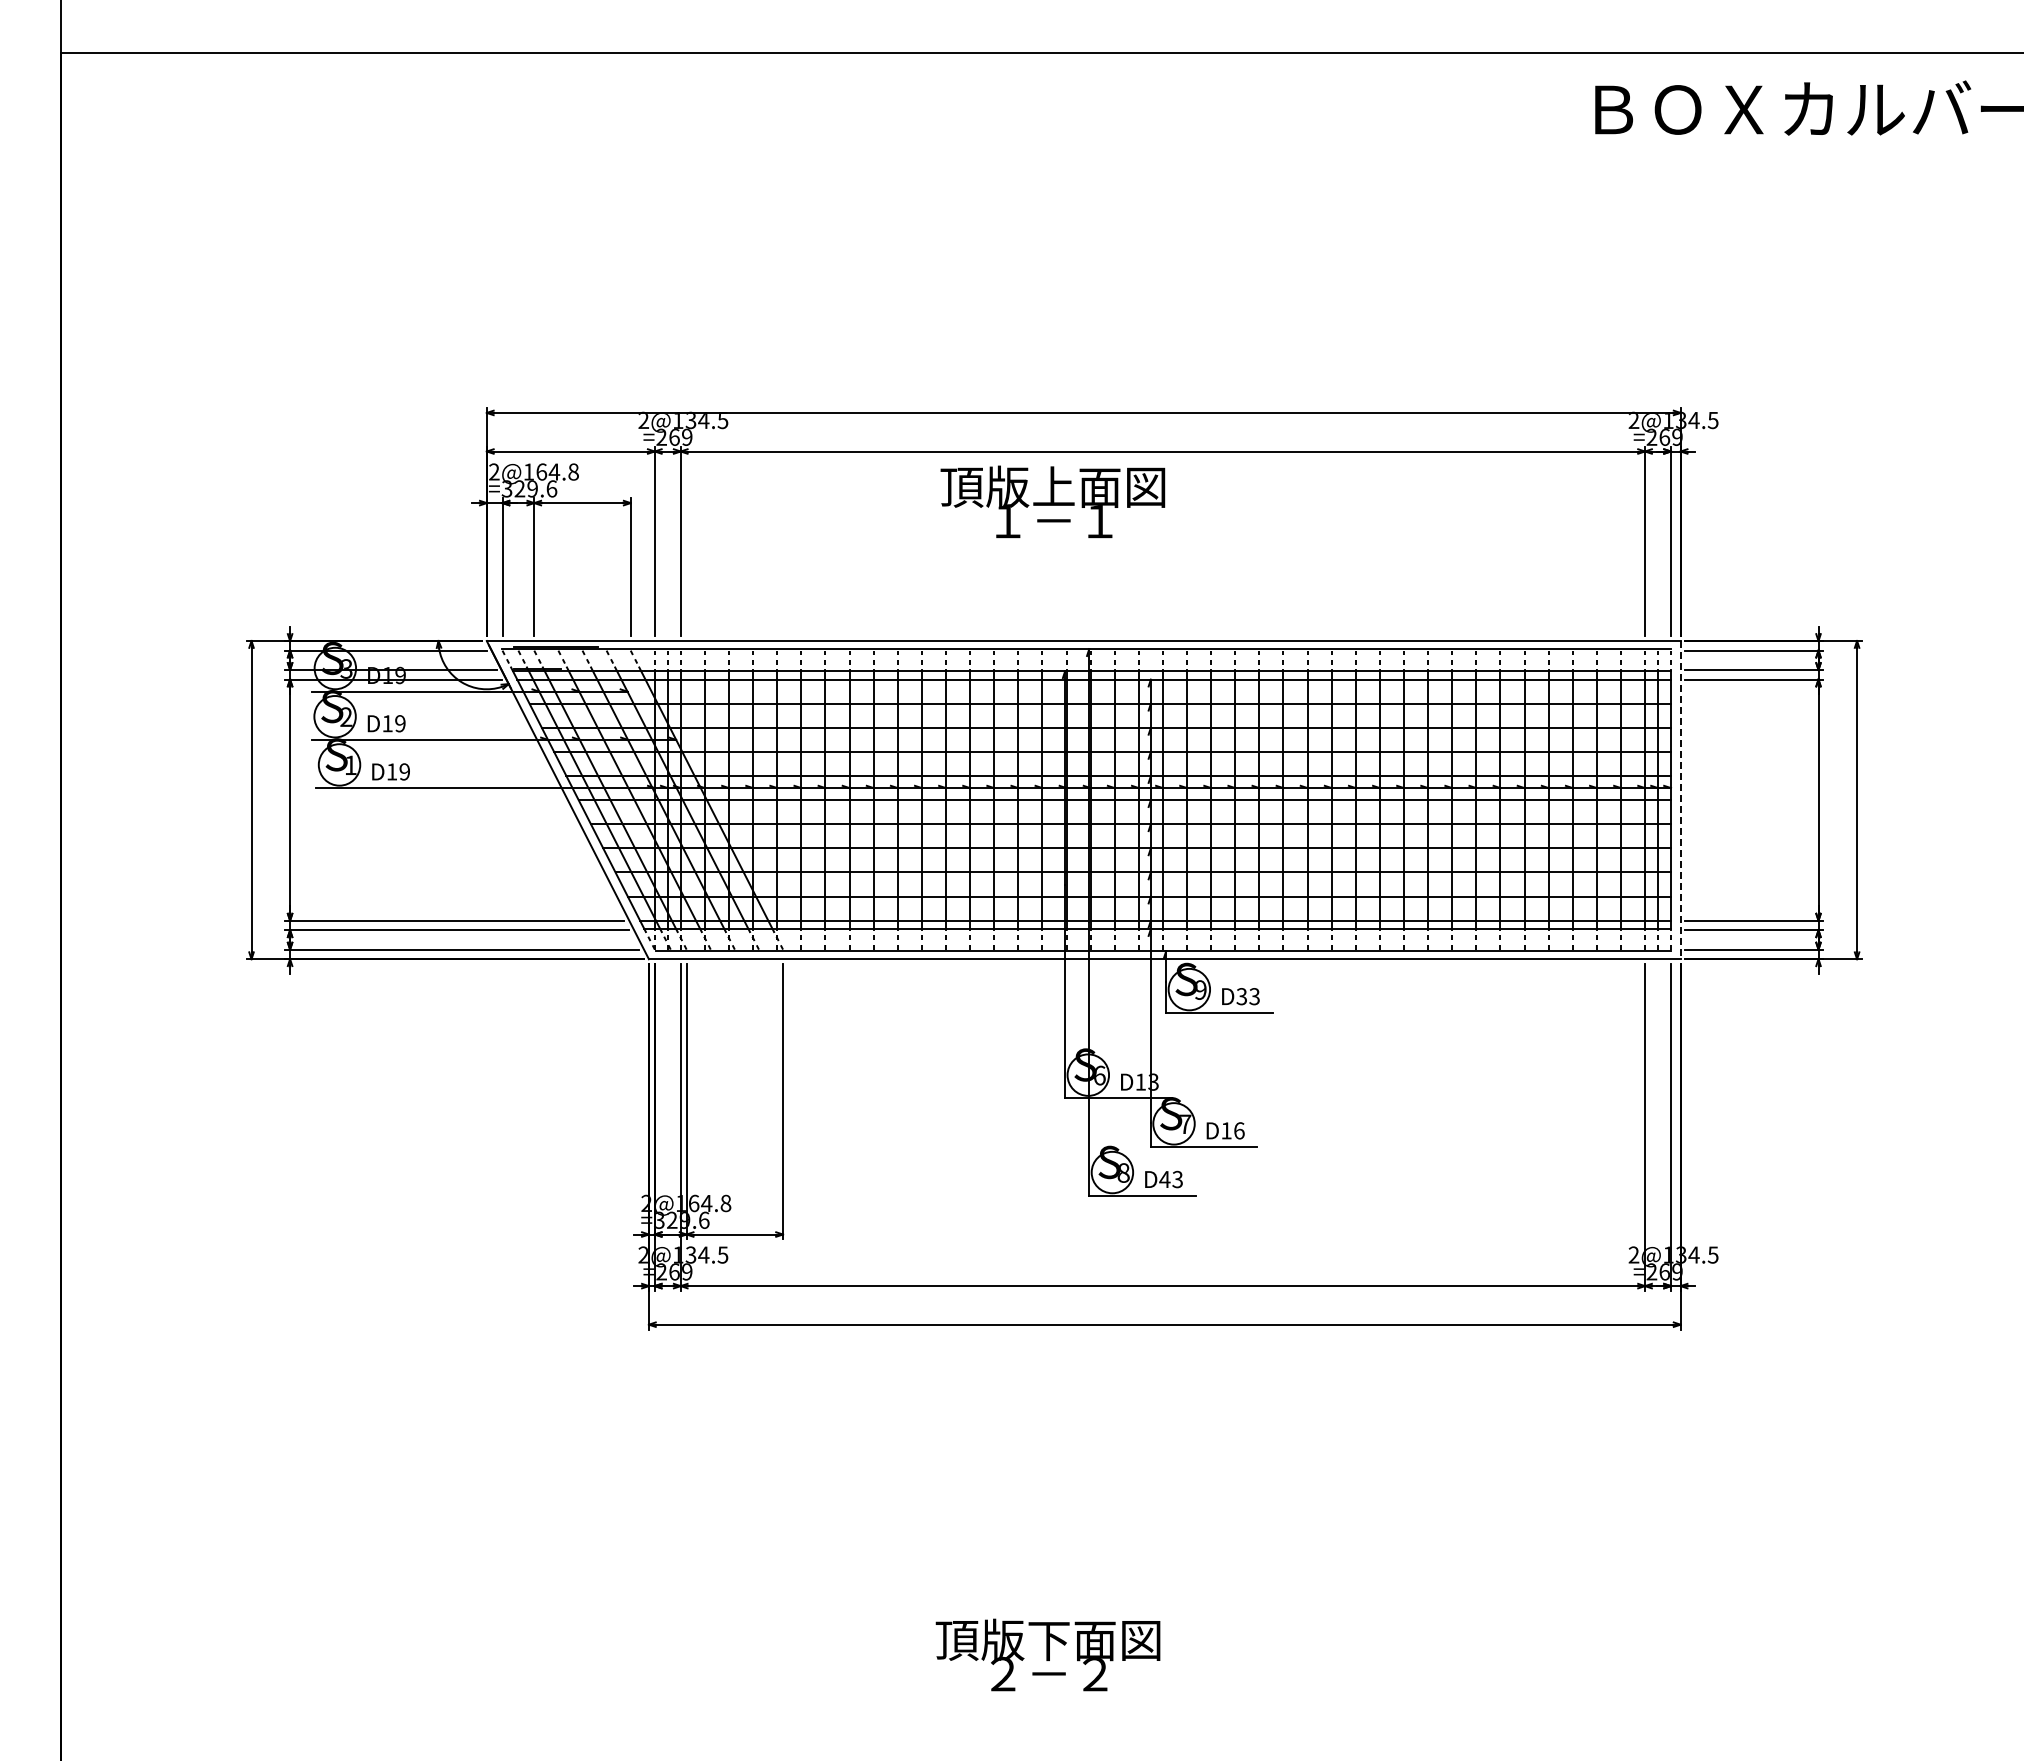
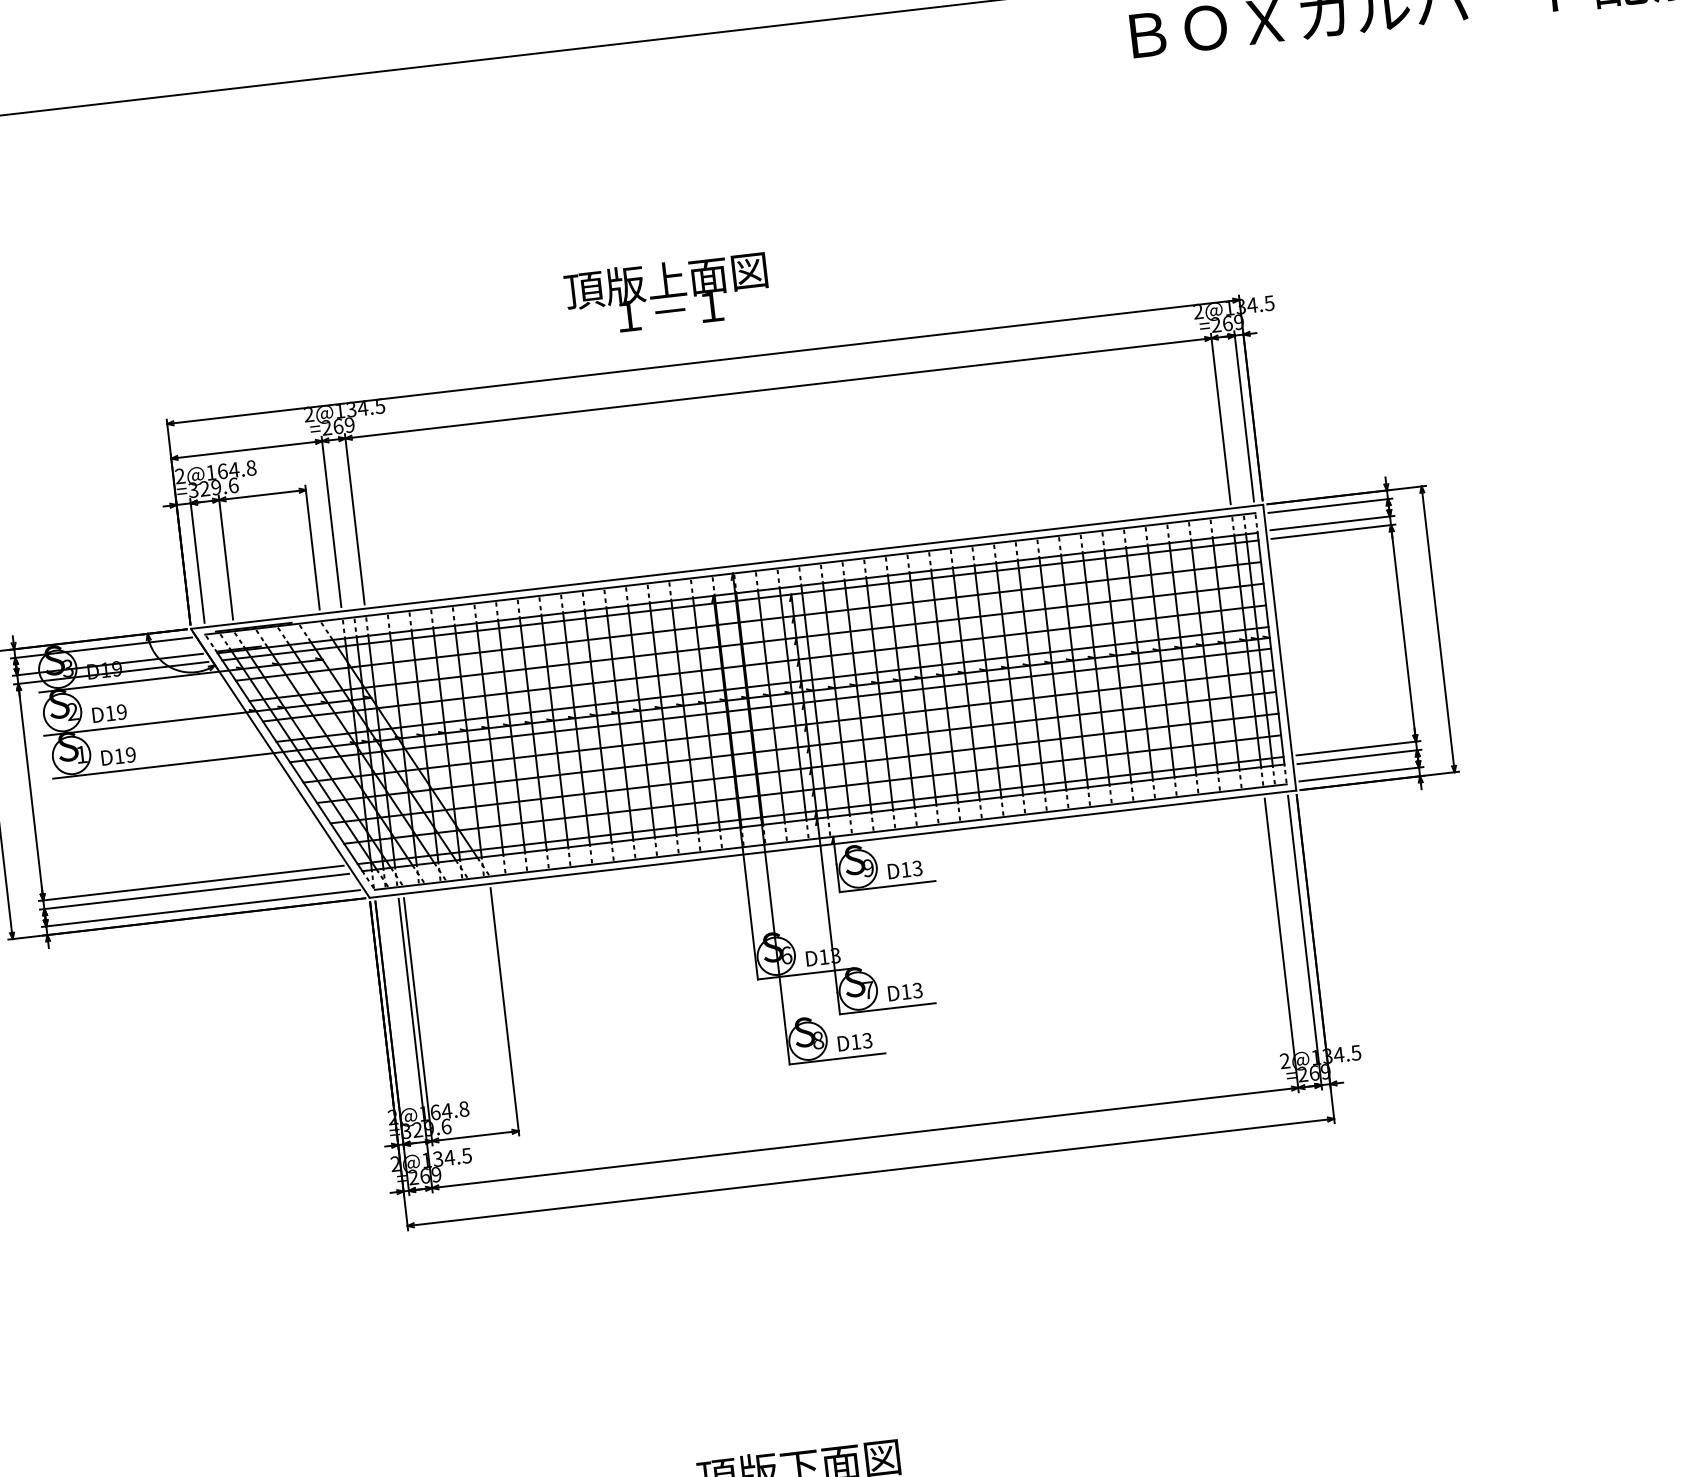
text: (1052, 501) -> (667, 293), moved
line: (1680, 800) -> (1279, 648), dashed -> solid
text: (1241, 996) -> (905, 869), D33 -> D13
text: (1238, 1130) -> (916, 990), D16 -> D13
text: (1164, 1179) -> (855, 1042), D43 -> D13

